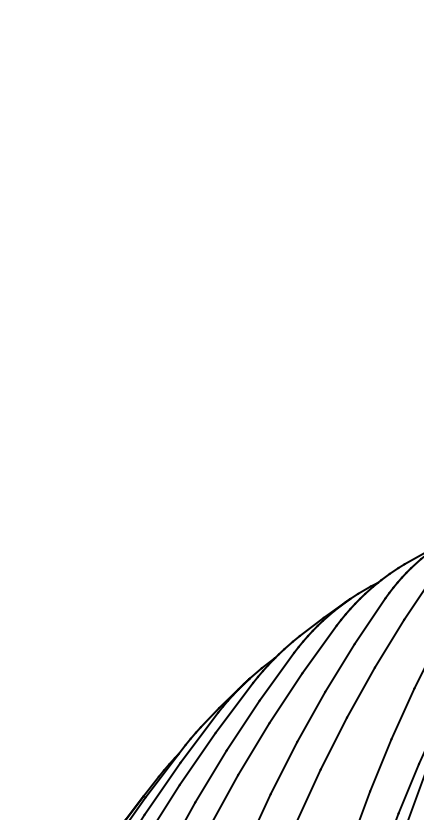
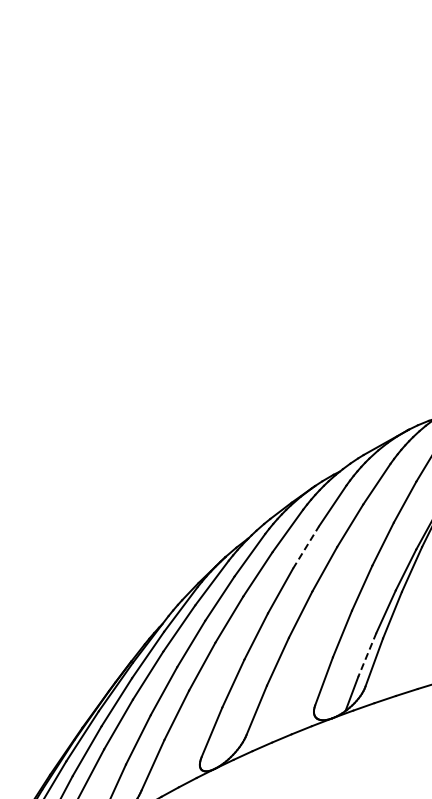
line: (340, 668) -> (306, 547), solid -> dashed
line: (408, 788) -> (367, 654), solid -> dashed

